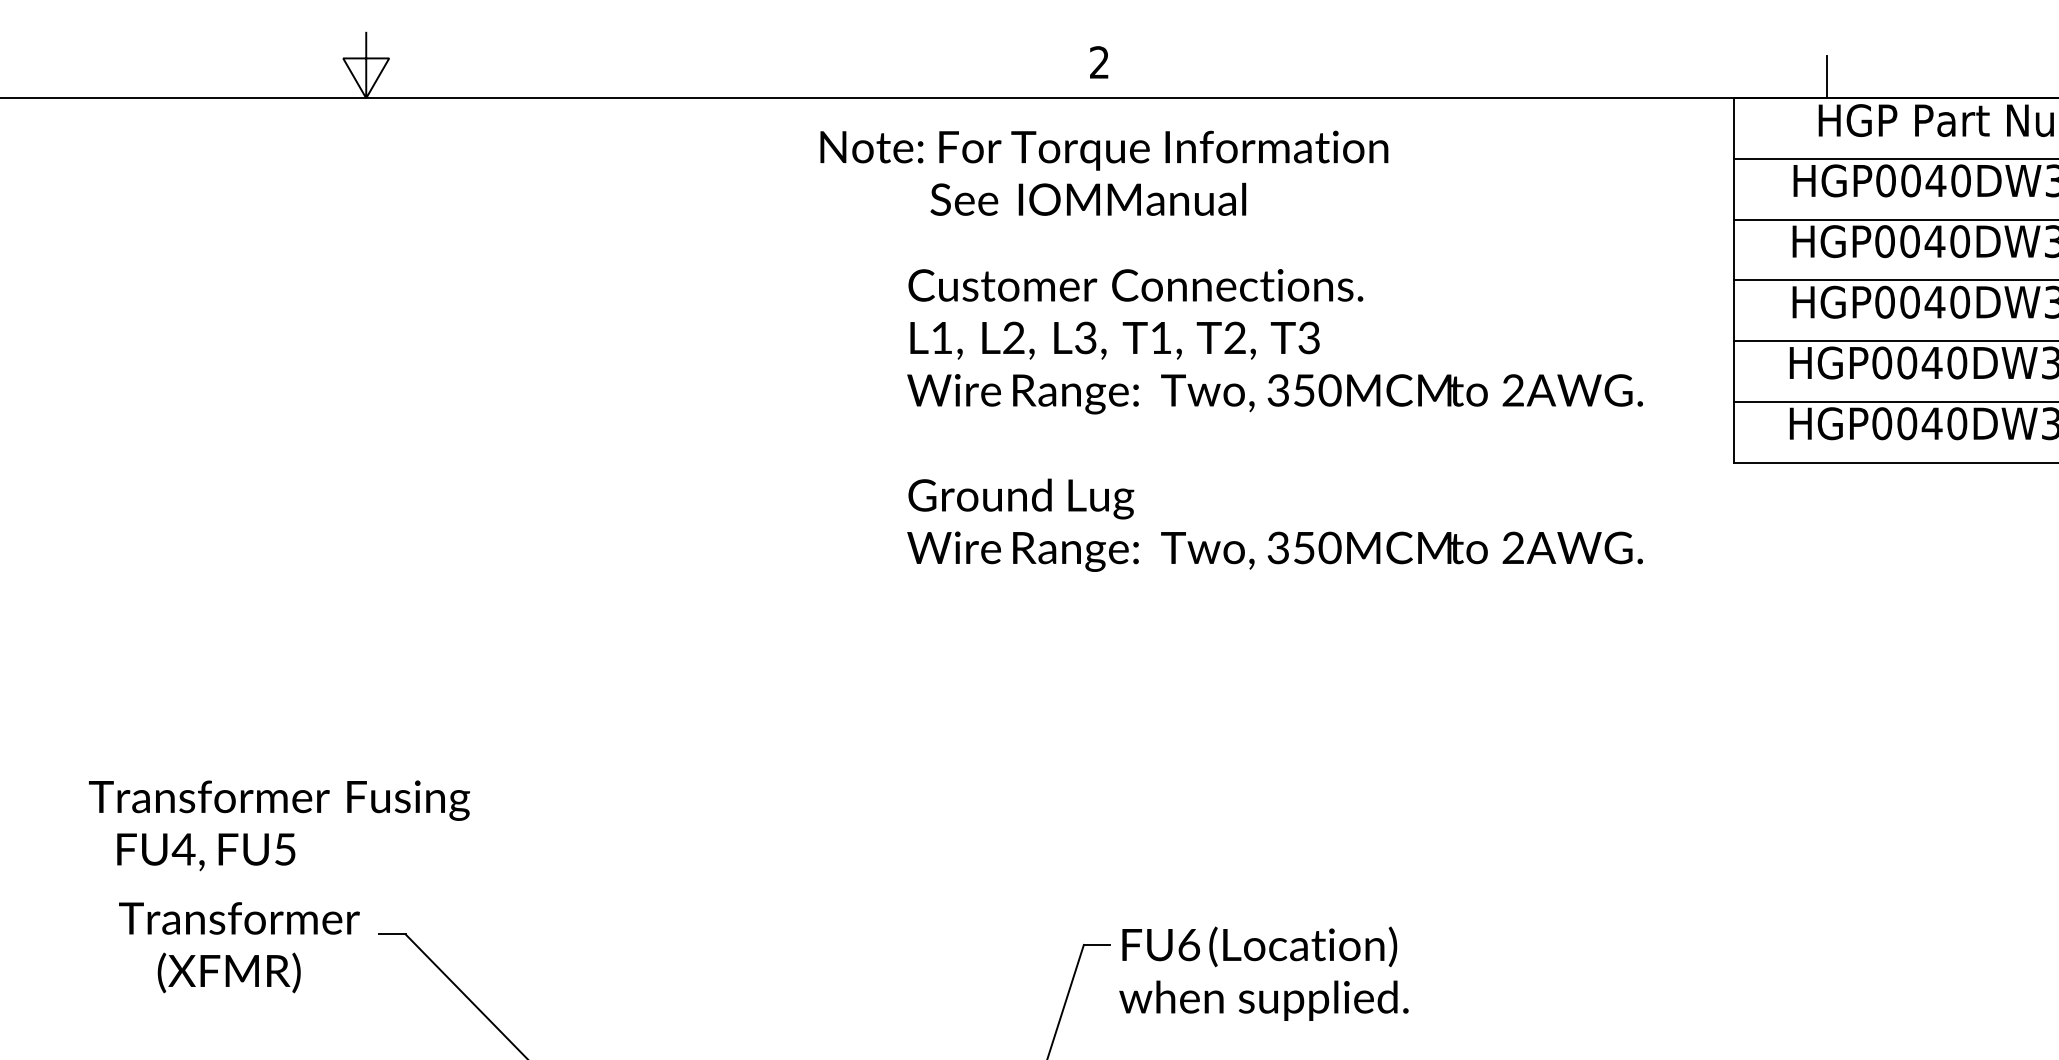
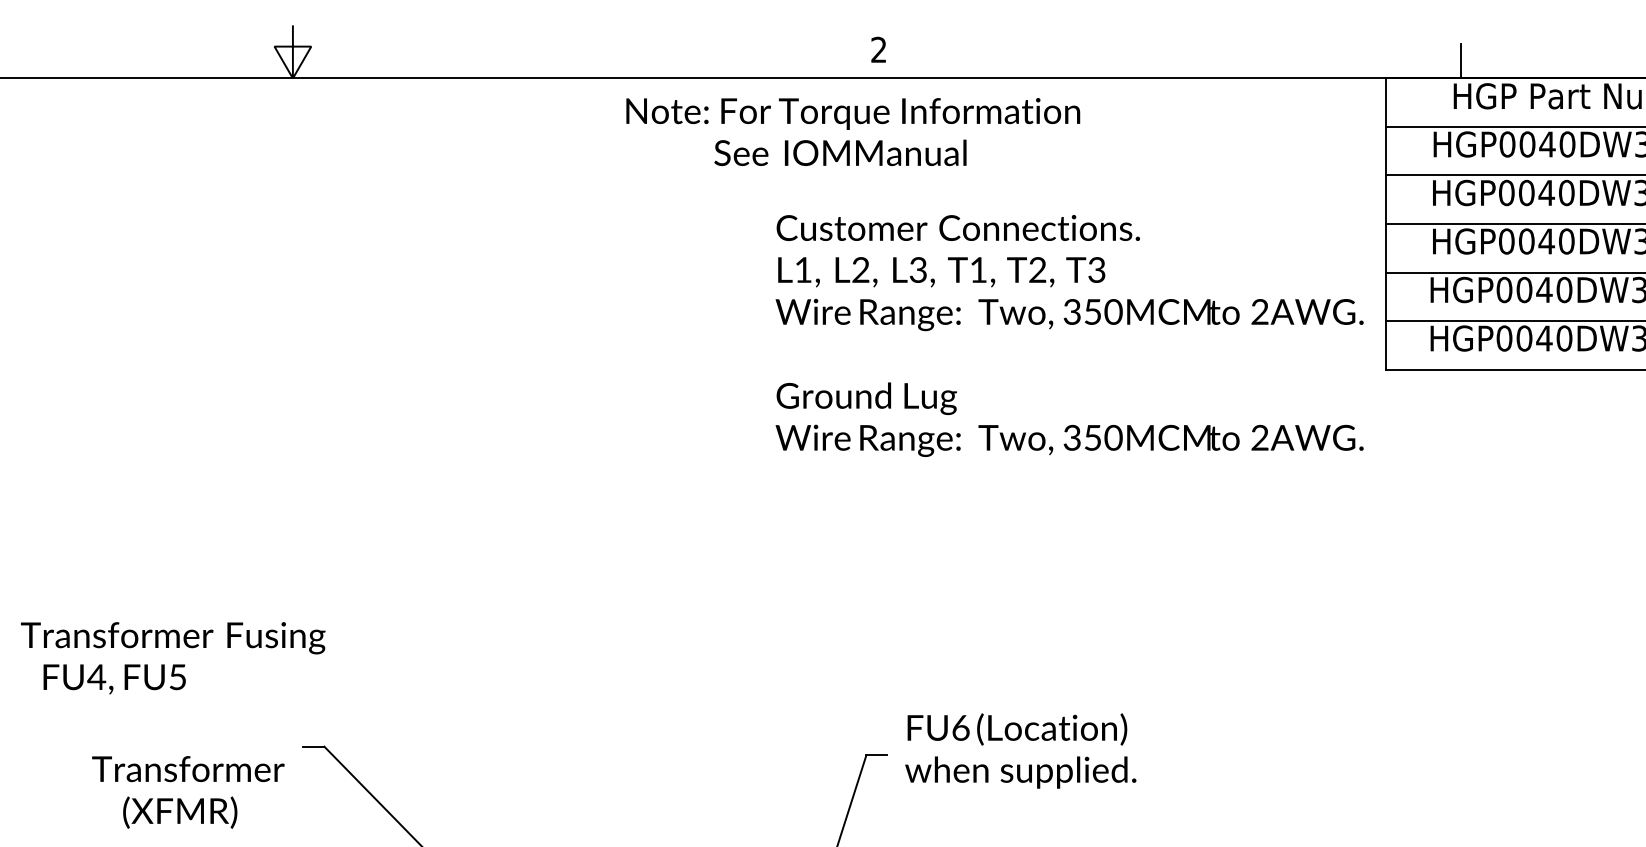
text: (1104, 172) -> (853, 131), moved
text: (1274, 420) -> (1069, 335), moved
text: (279, 825) -> (173, 658), moved
text: (239, 947) -> (188, 792), moved
text: (1263, 973) -> (1020, 750), moved

